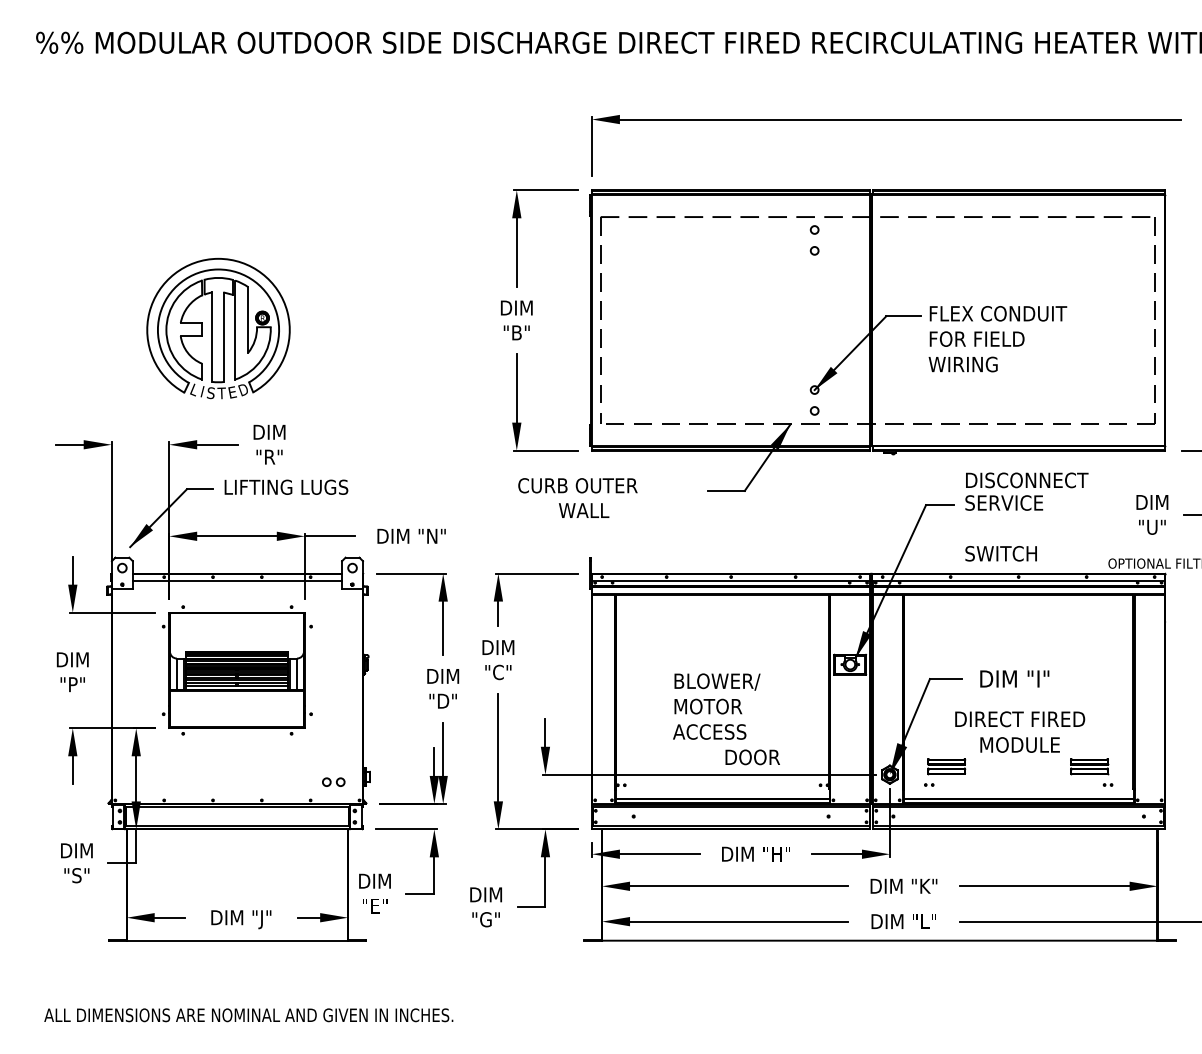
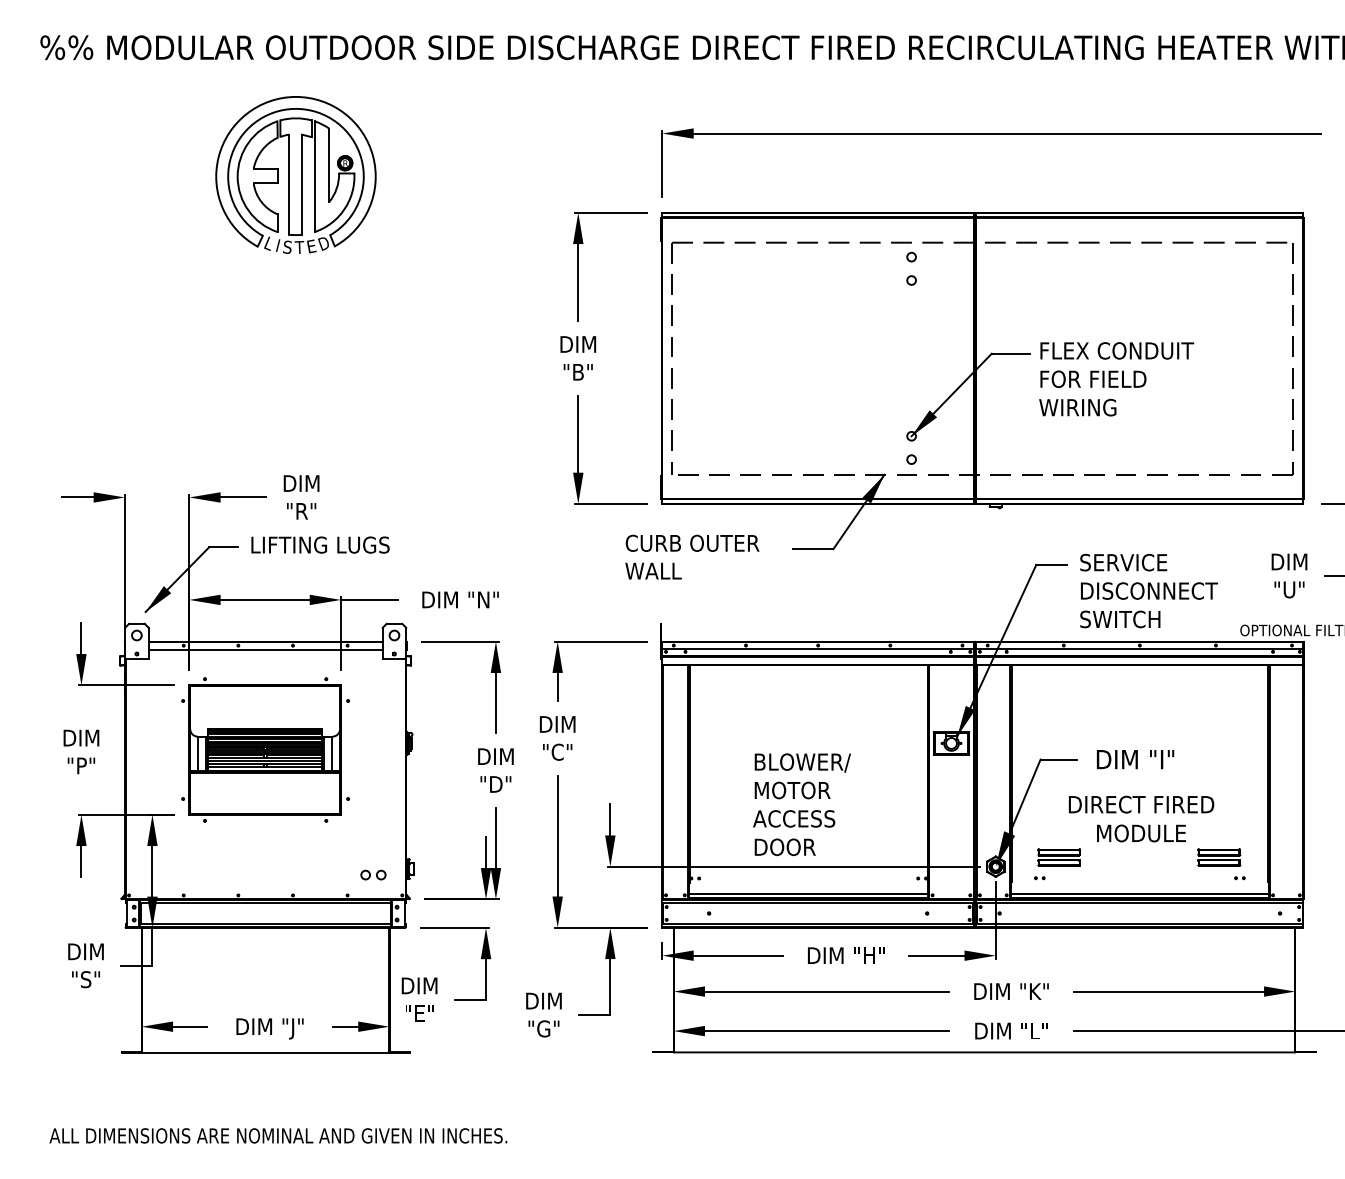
part: (218, 328) -> (295, 174), moved
text: (1027, 480) -> (1149, 591), moved
text: (577, 485) -> (692, 543), moved
text: (752, 757) -> (784, 847), moved

